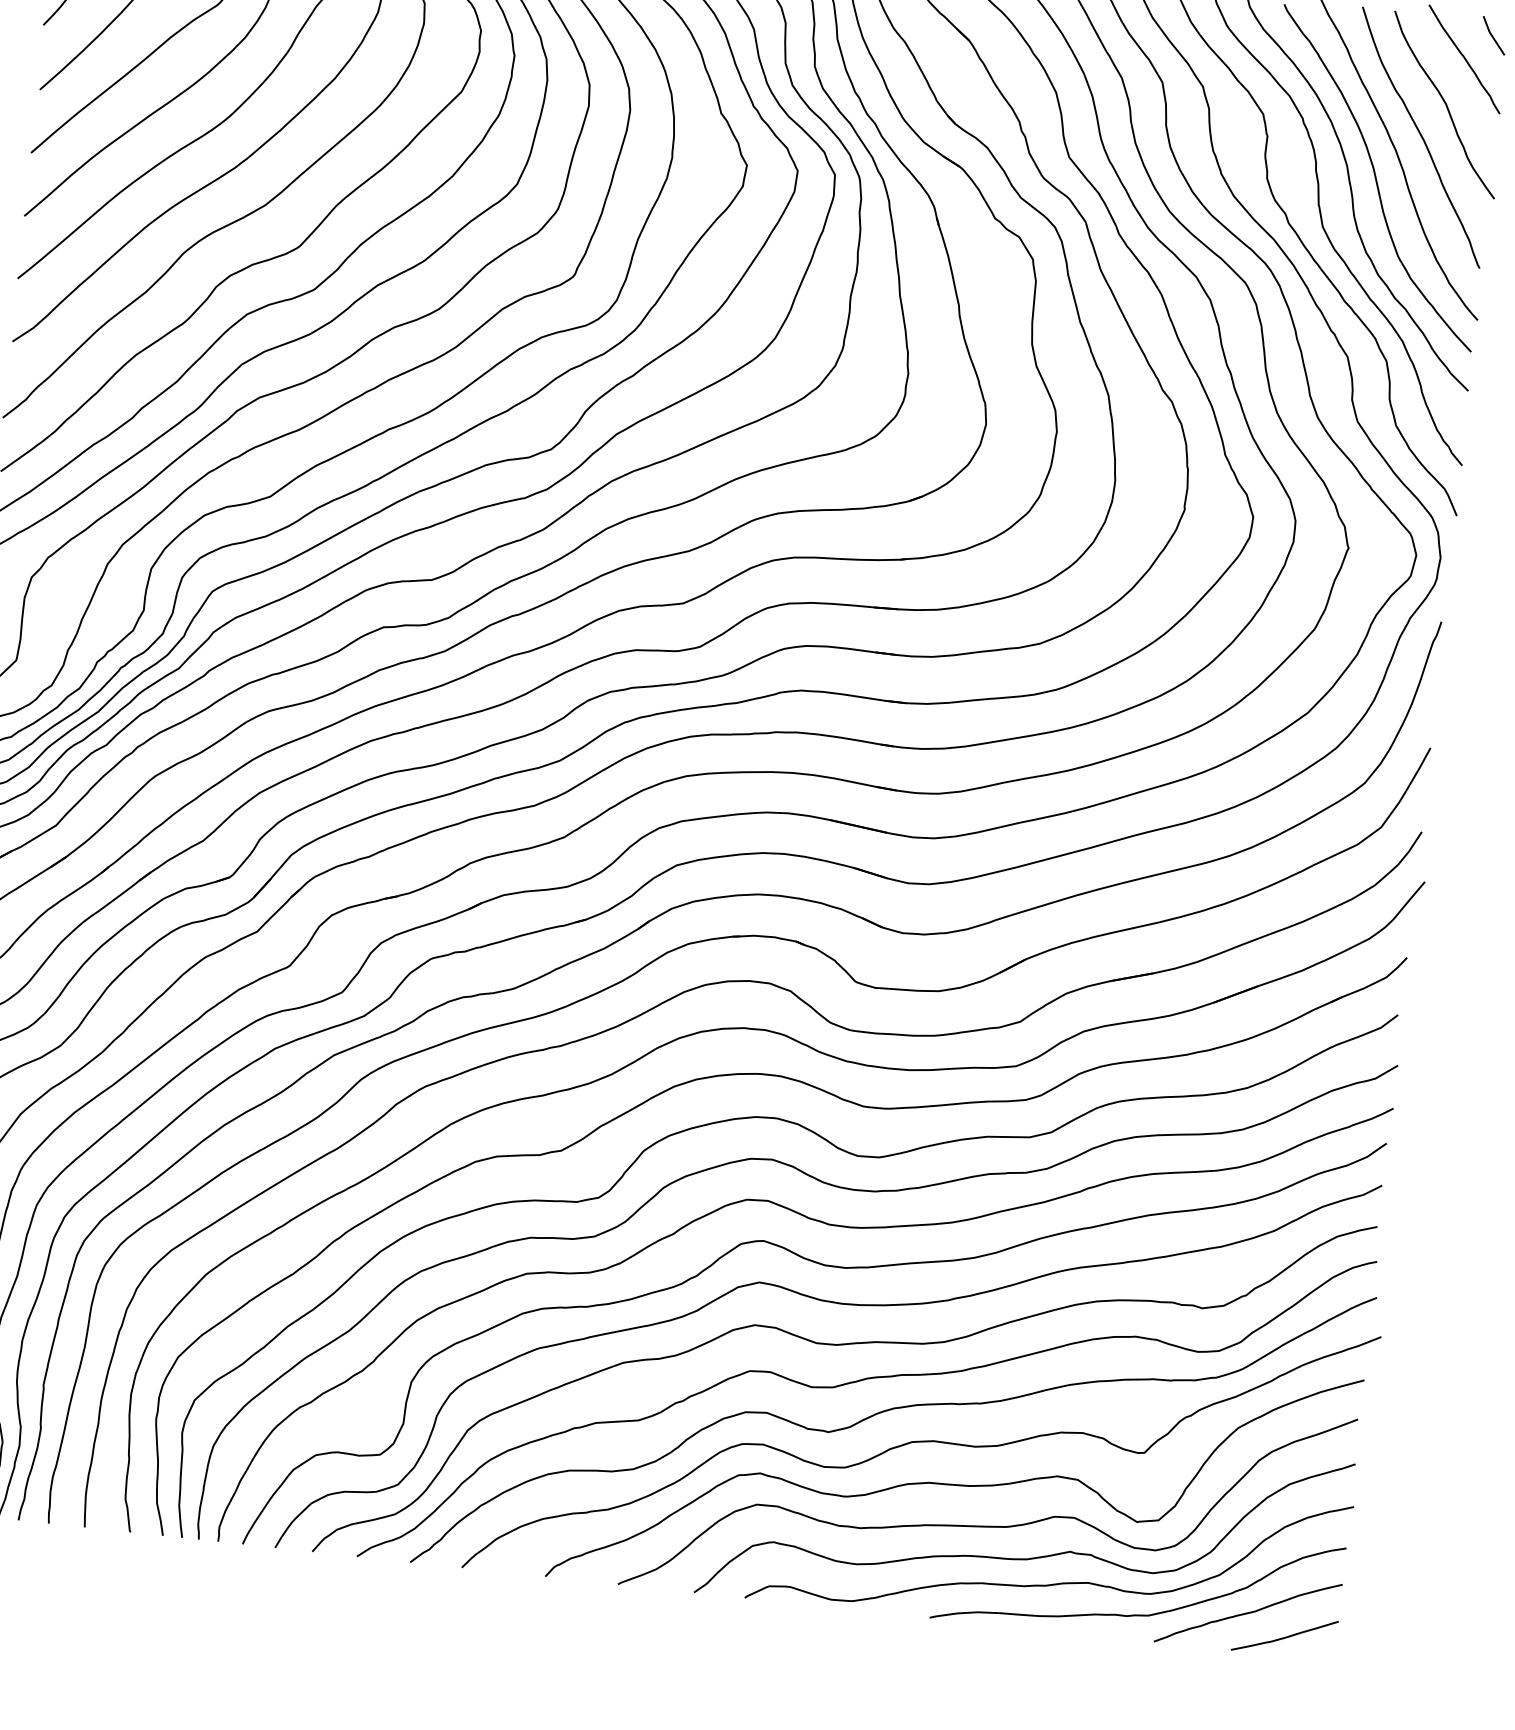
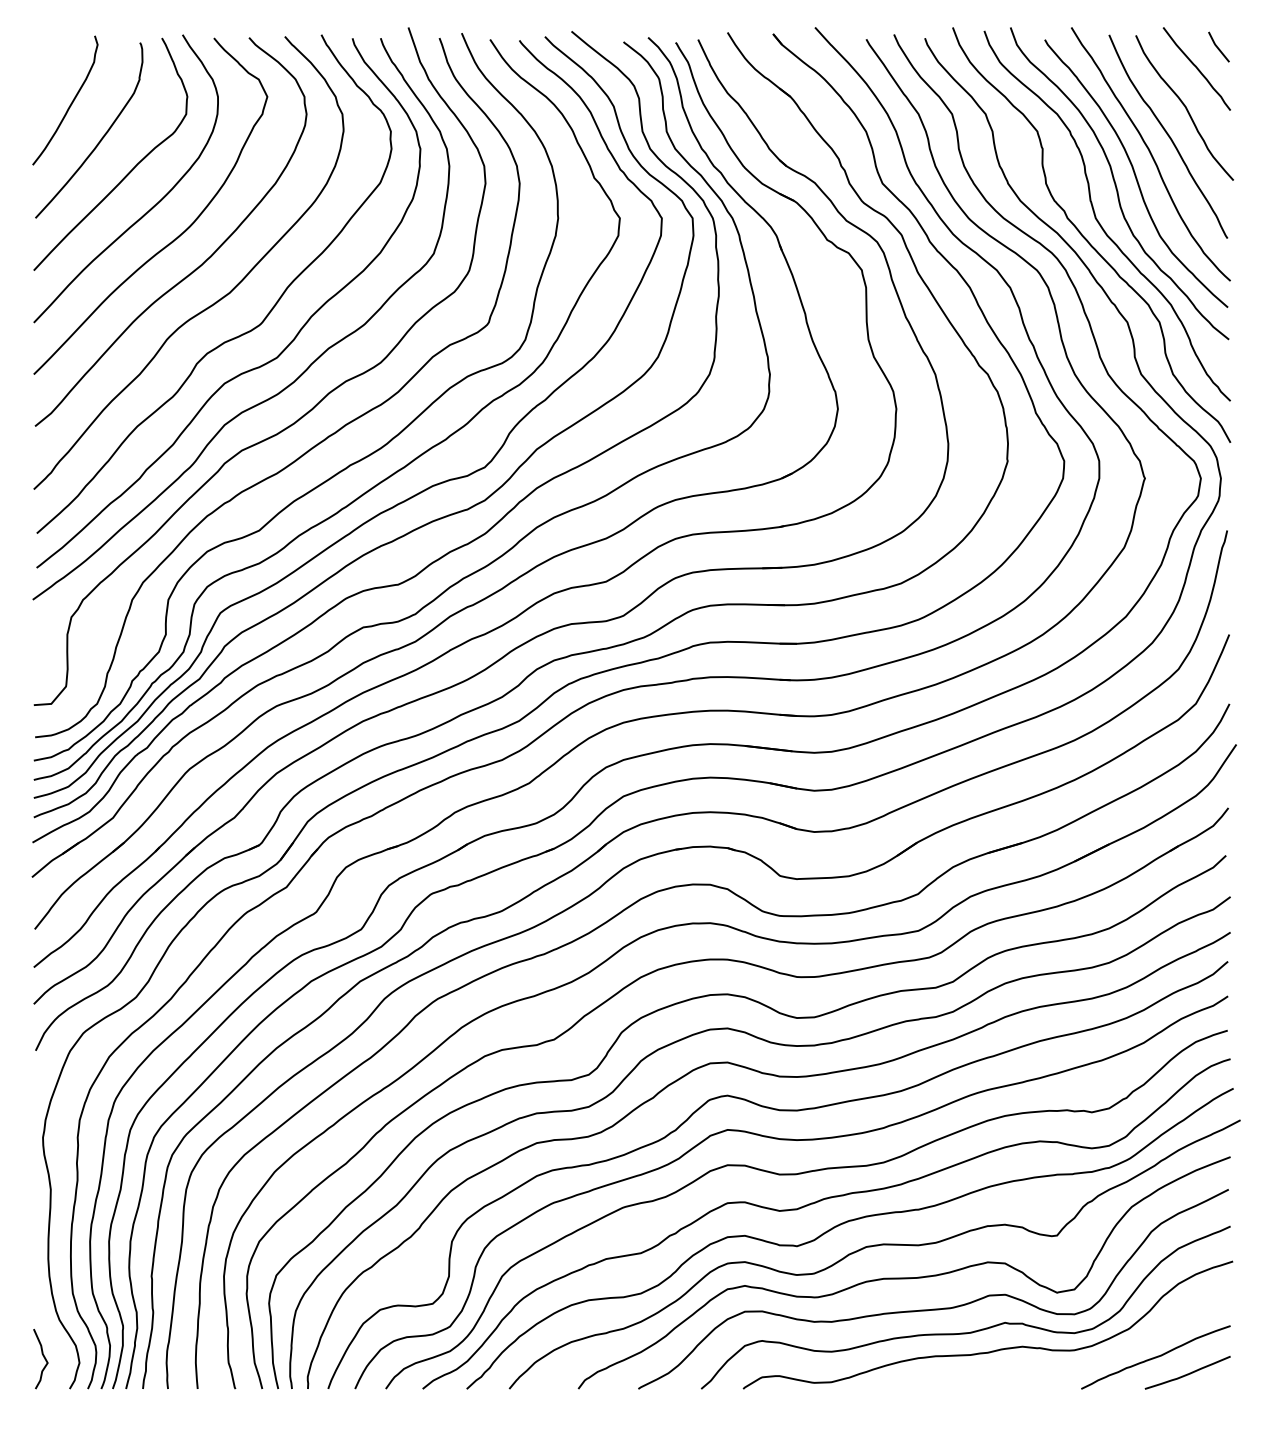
curve: (1139, 1613) -> (1067, 1367), removed

